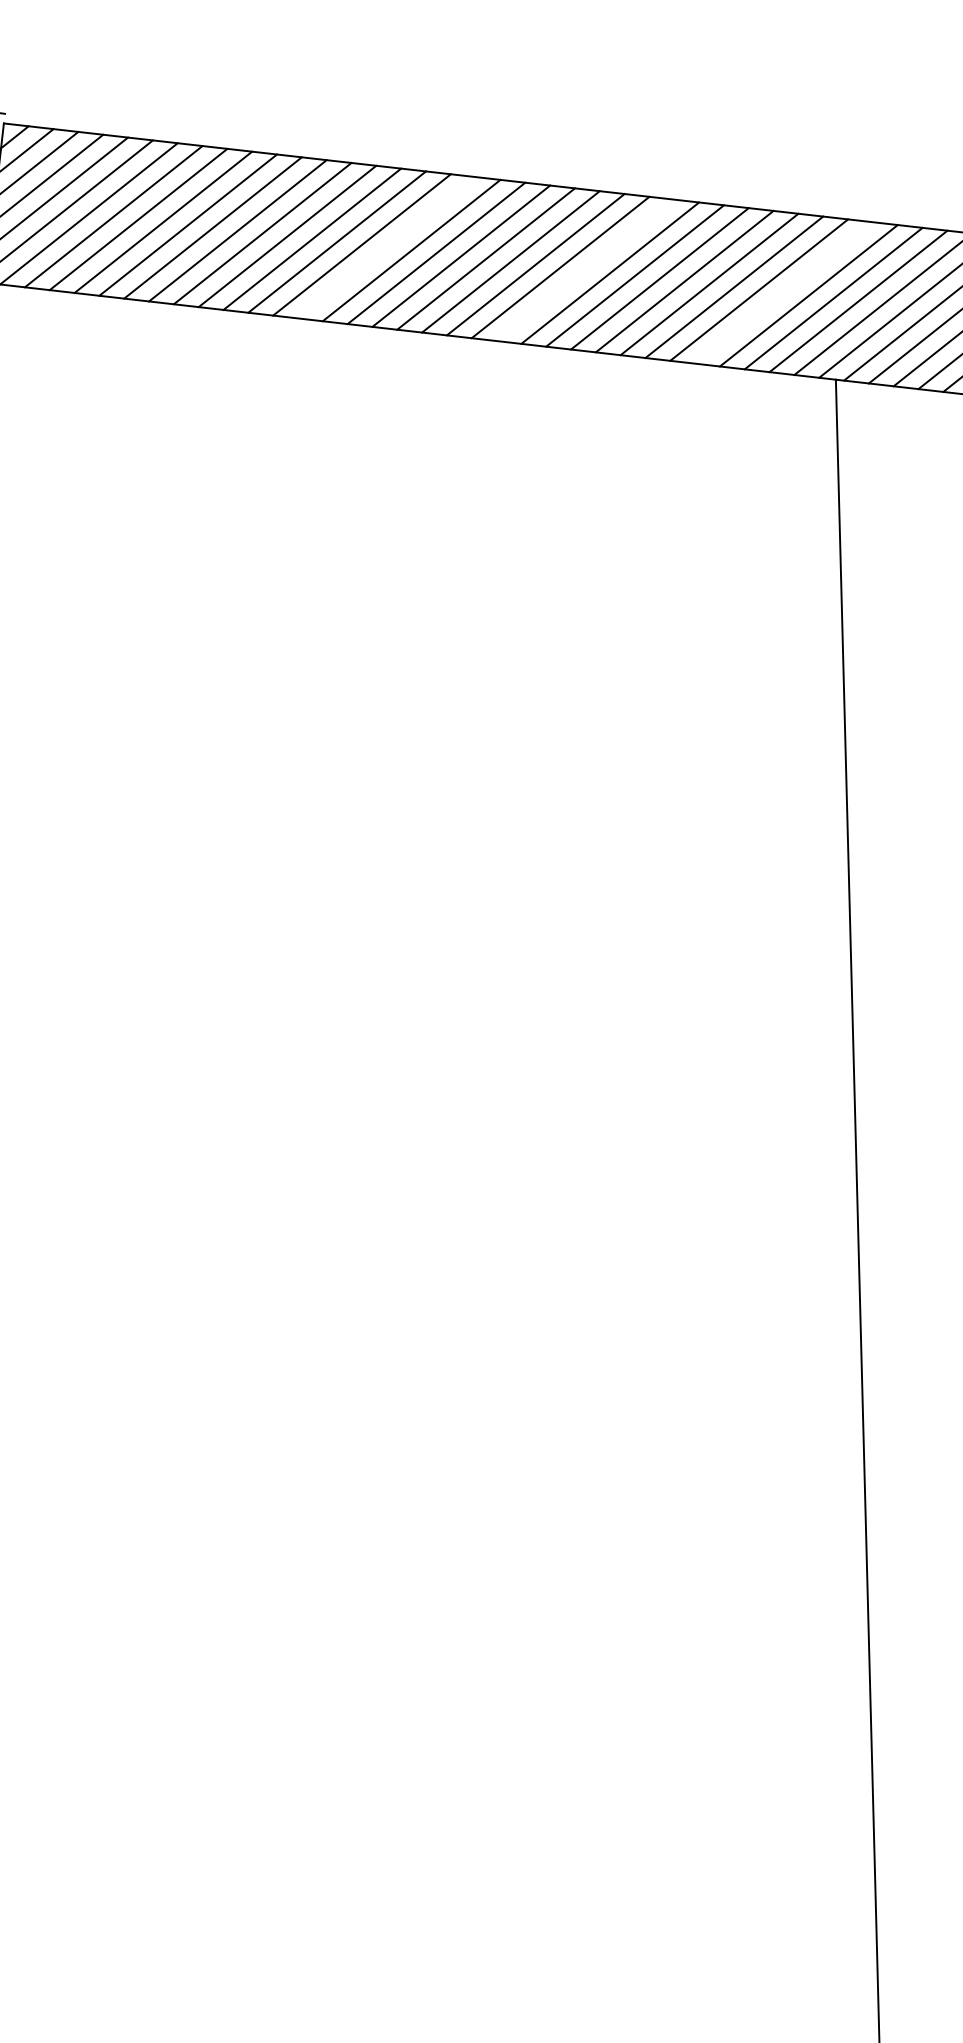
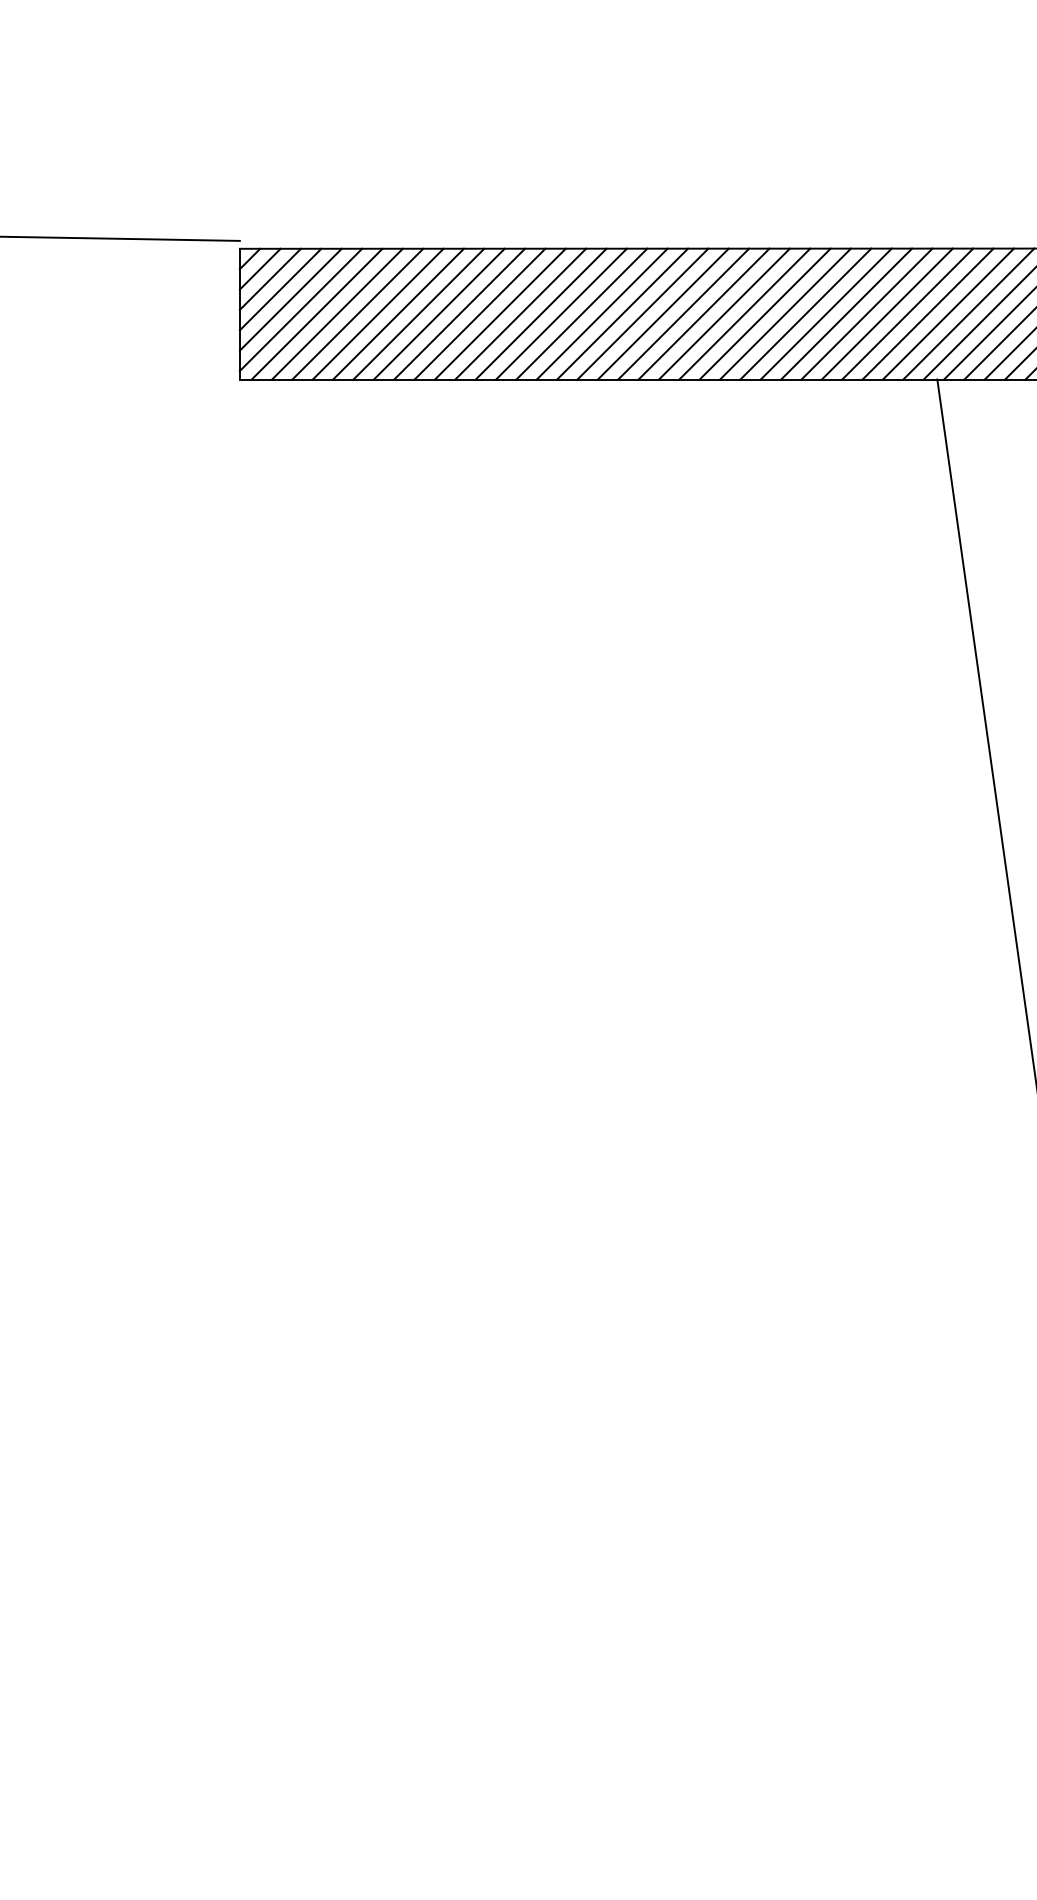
line: (386, 246) -> (561, 313), added
line: (585, 269) -> (724, 313), added
line: (783, 292) -> (886, 313), added

